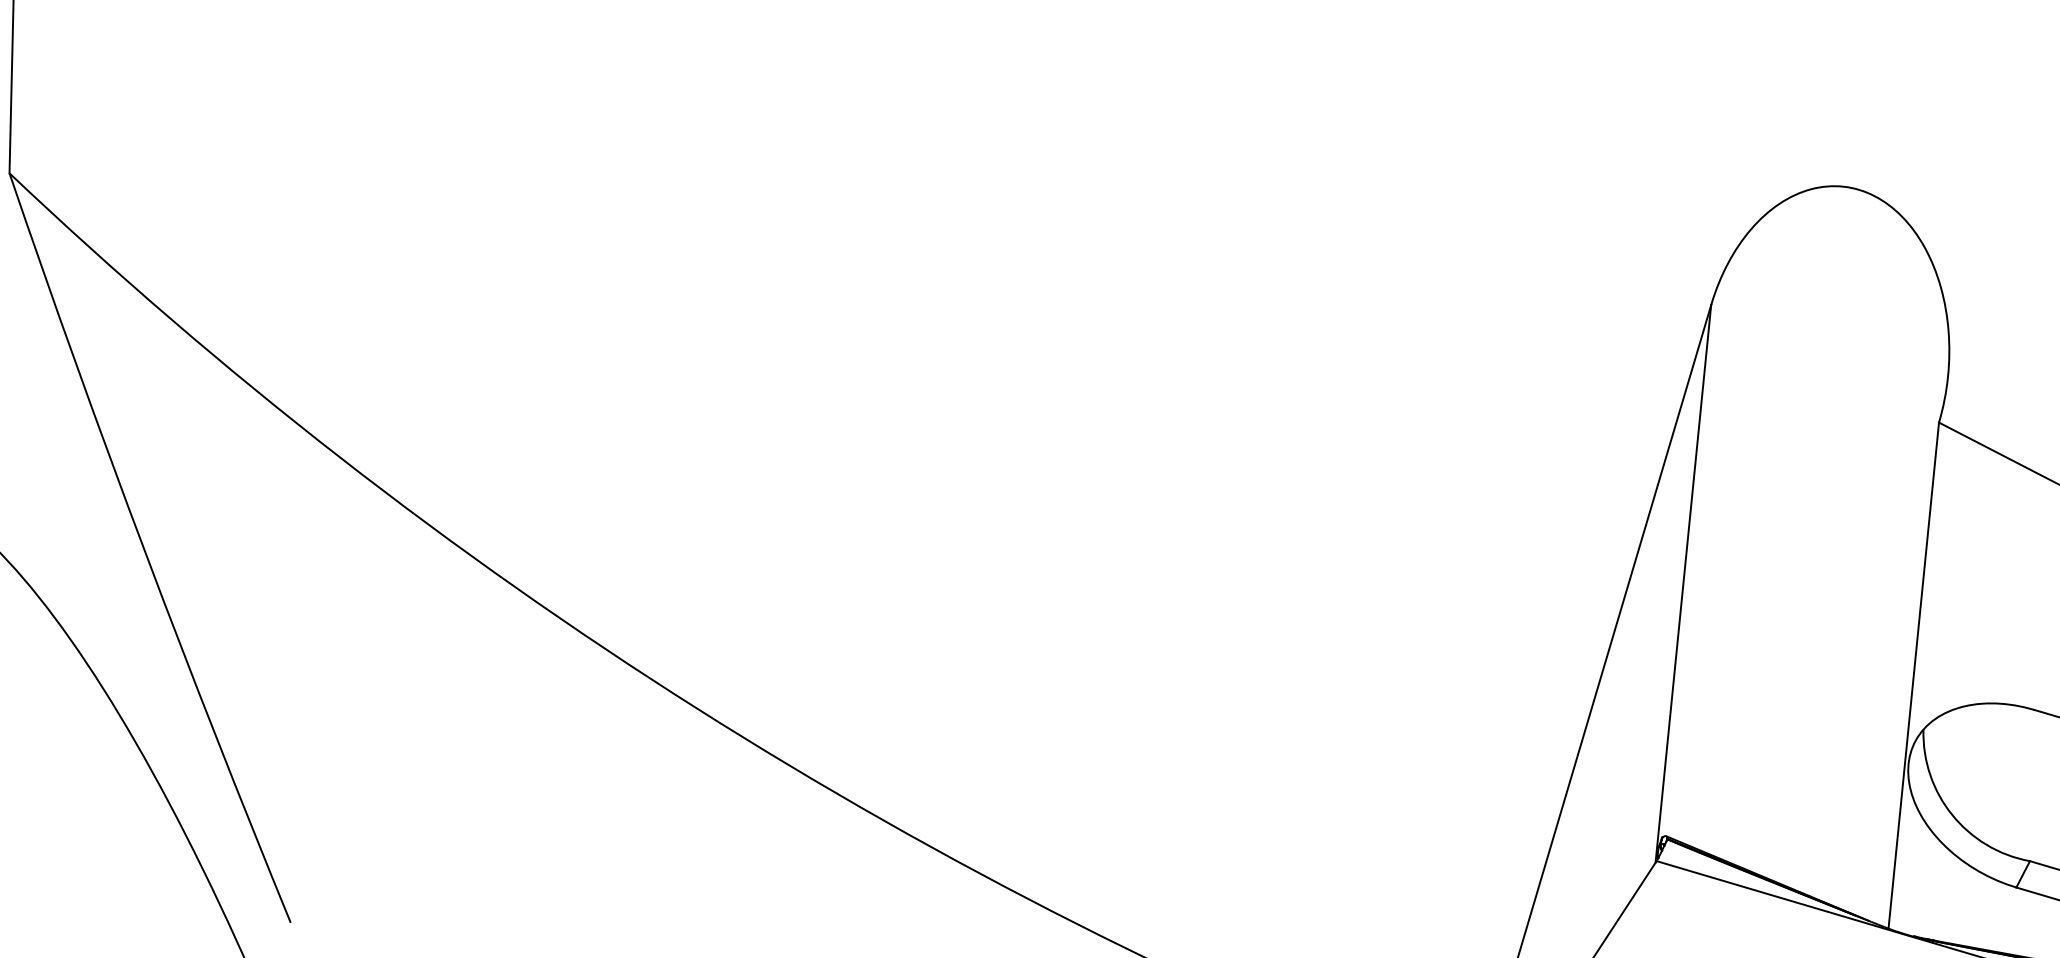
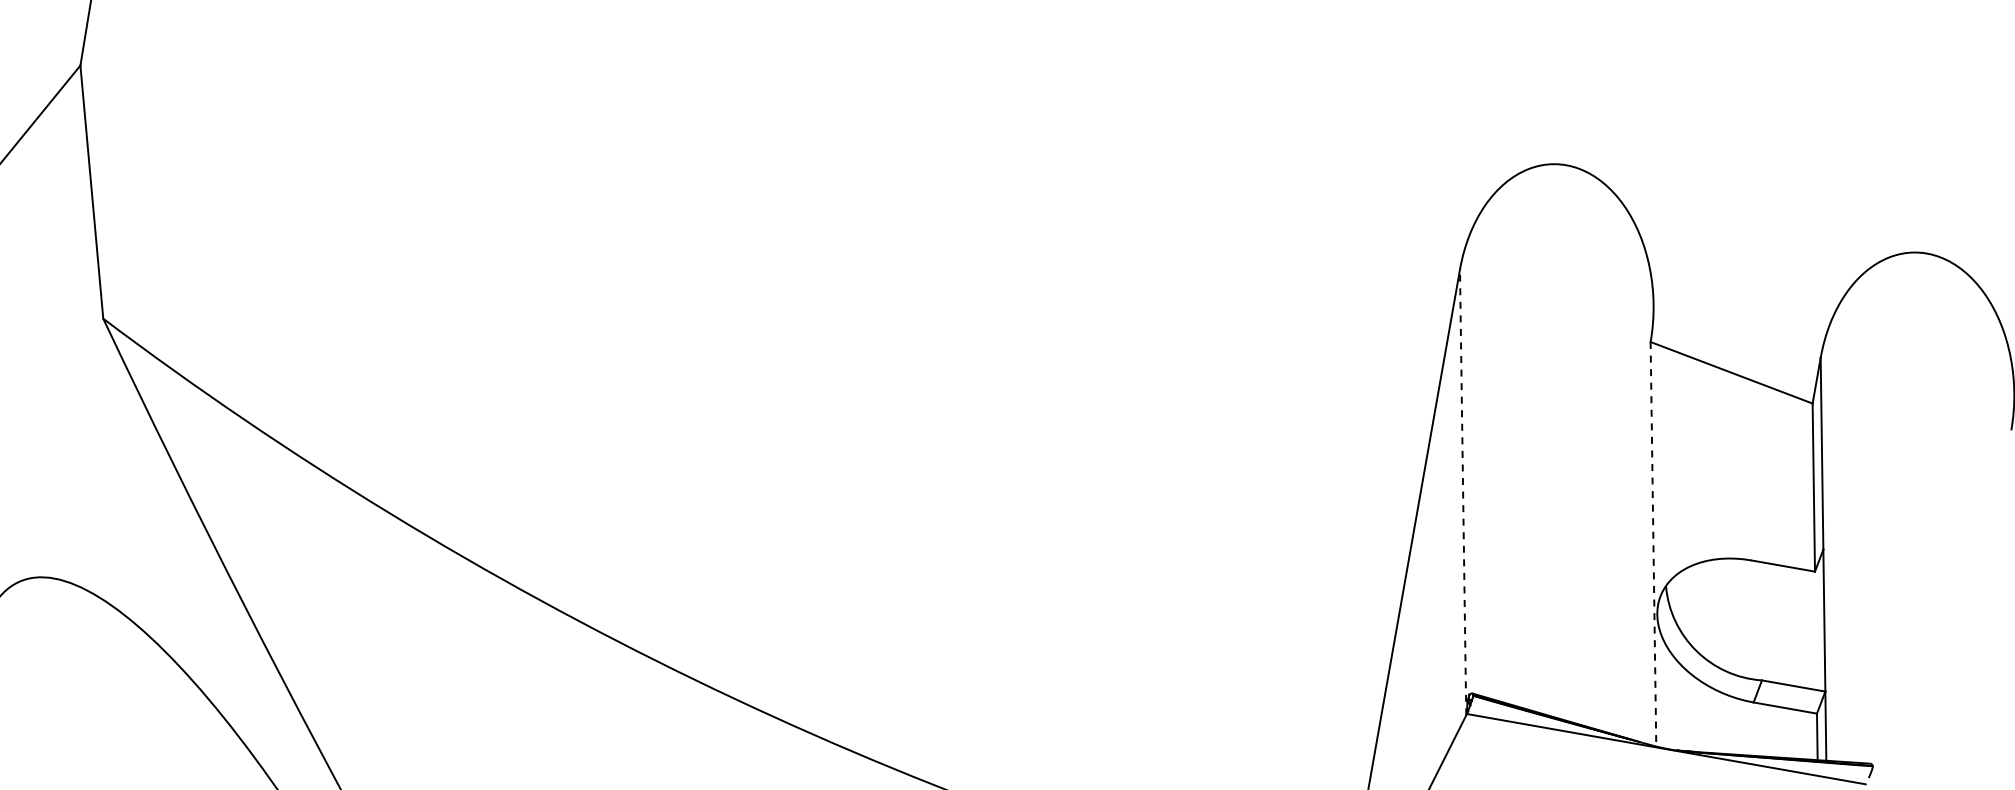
line: (1683, 583) -> (1463, 492), solid -> dashed
line: (1913, 674) -> (1653, 543), solid -> dashed

